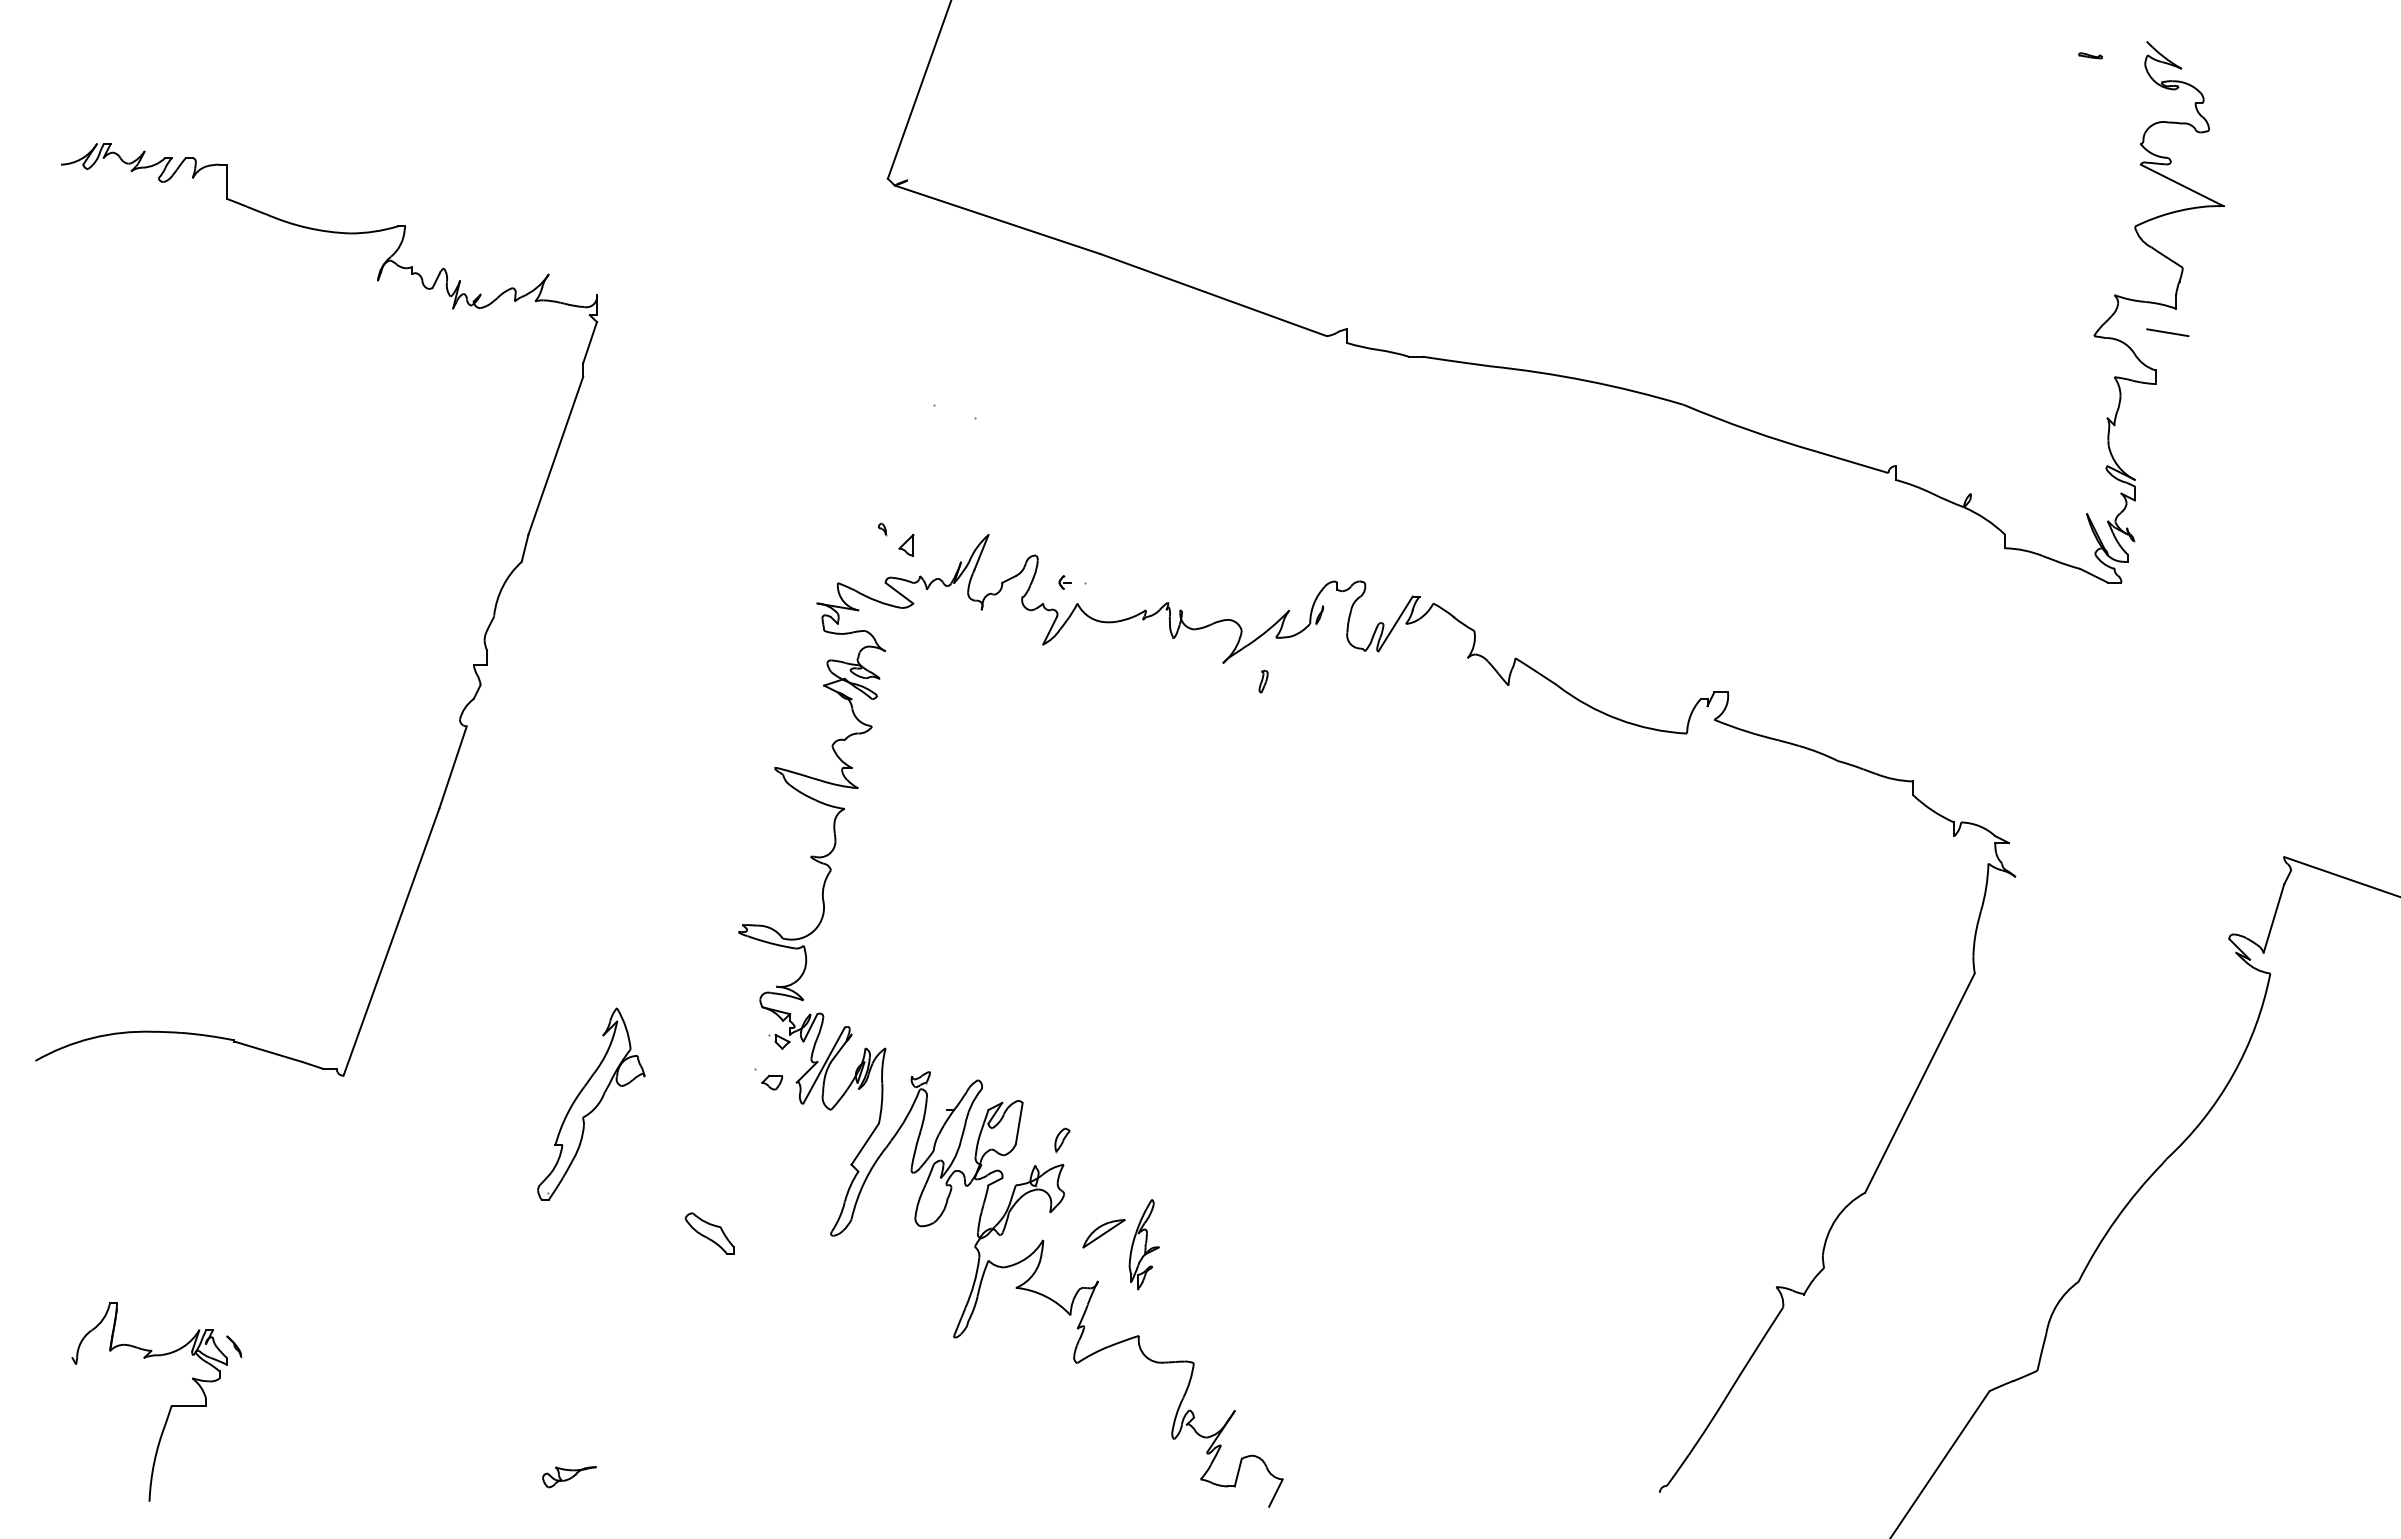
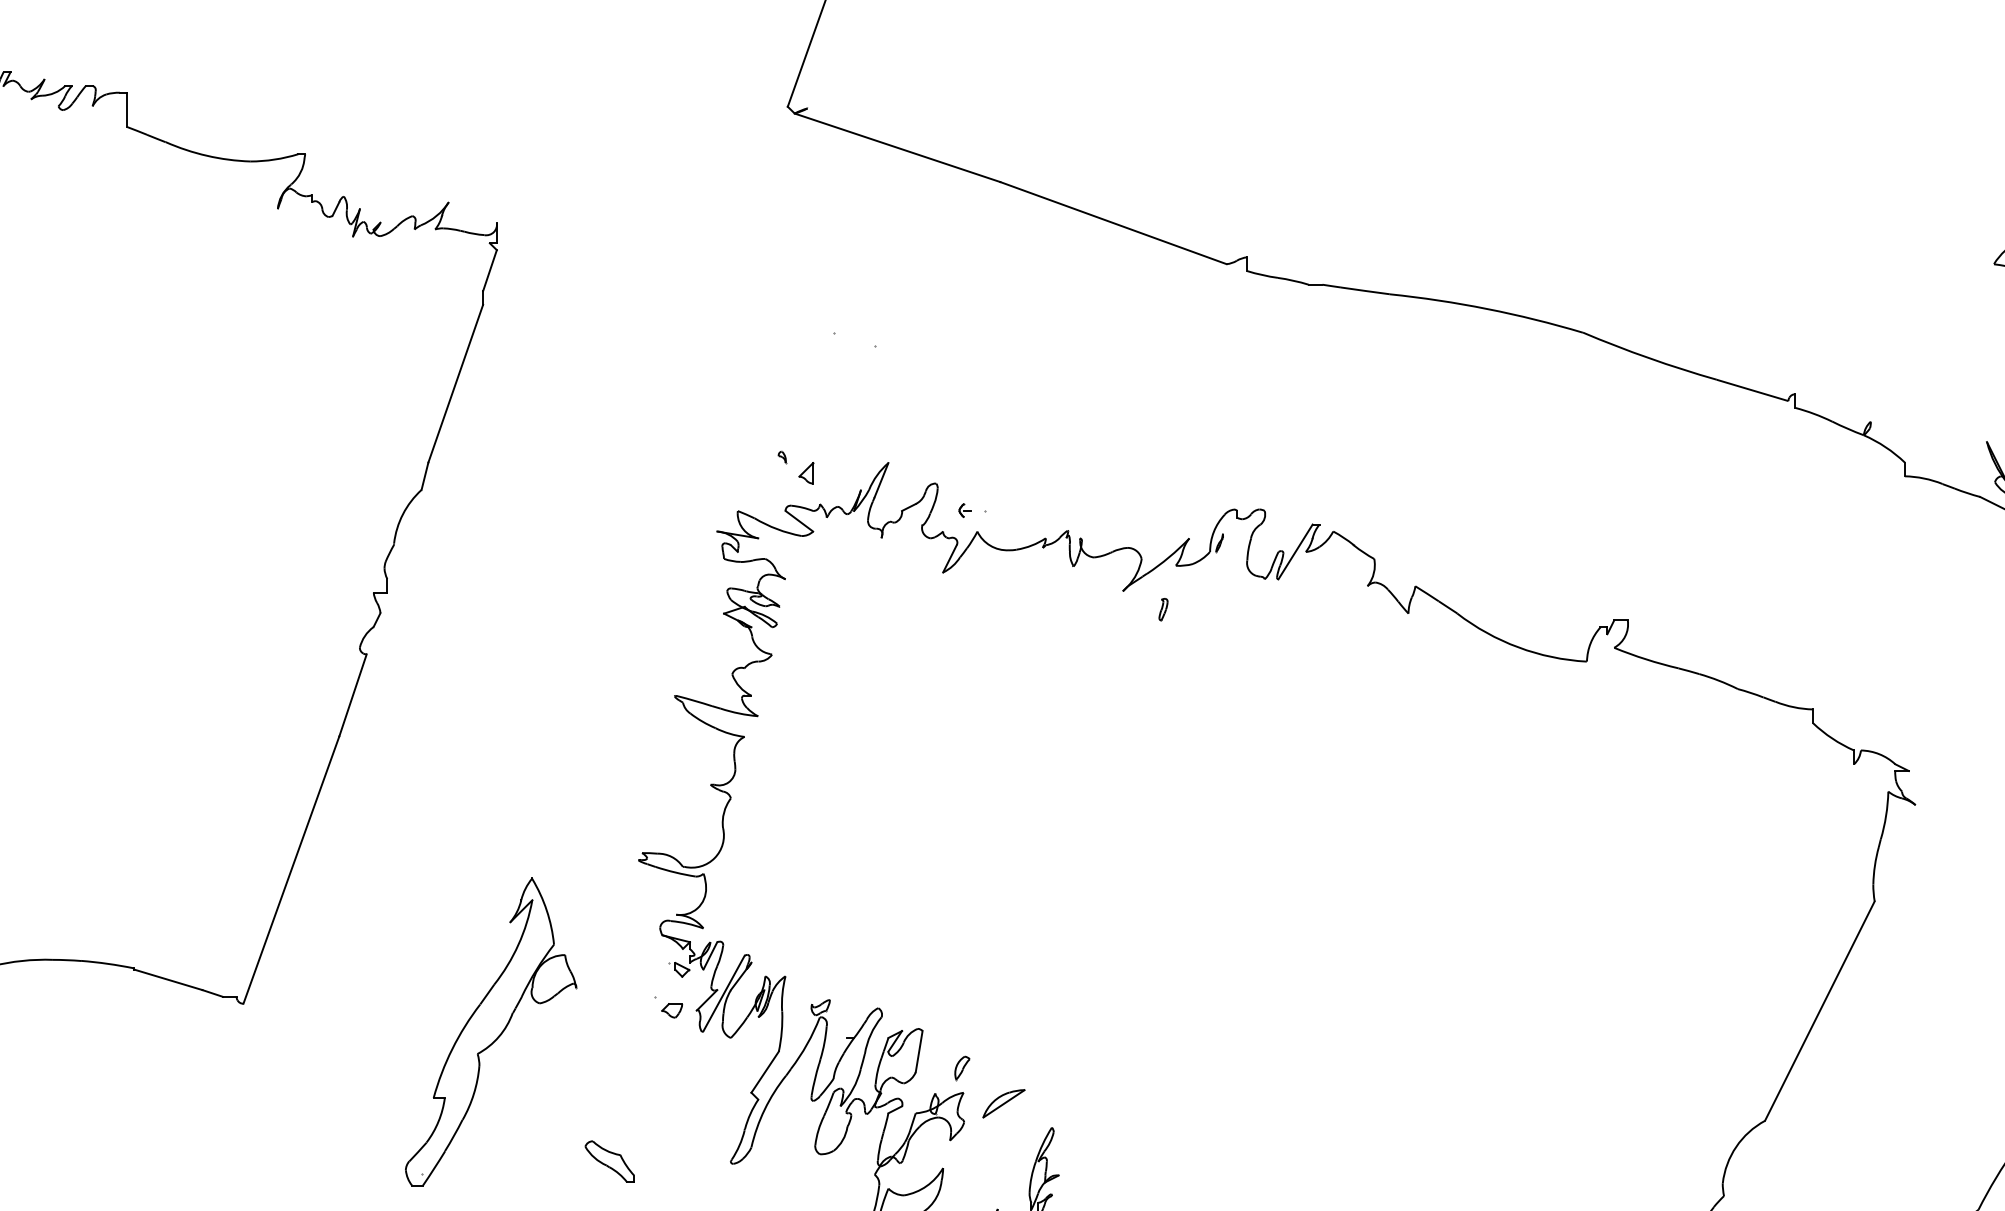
part: (591, 1103) -> (491, 1031), size x1.6
part: (1103, 1233) -> (1003, 1103), moved

